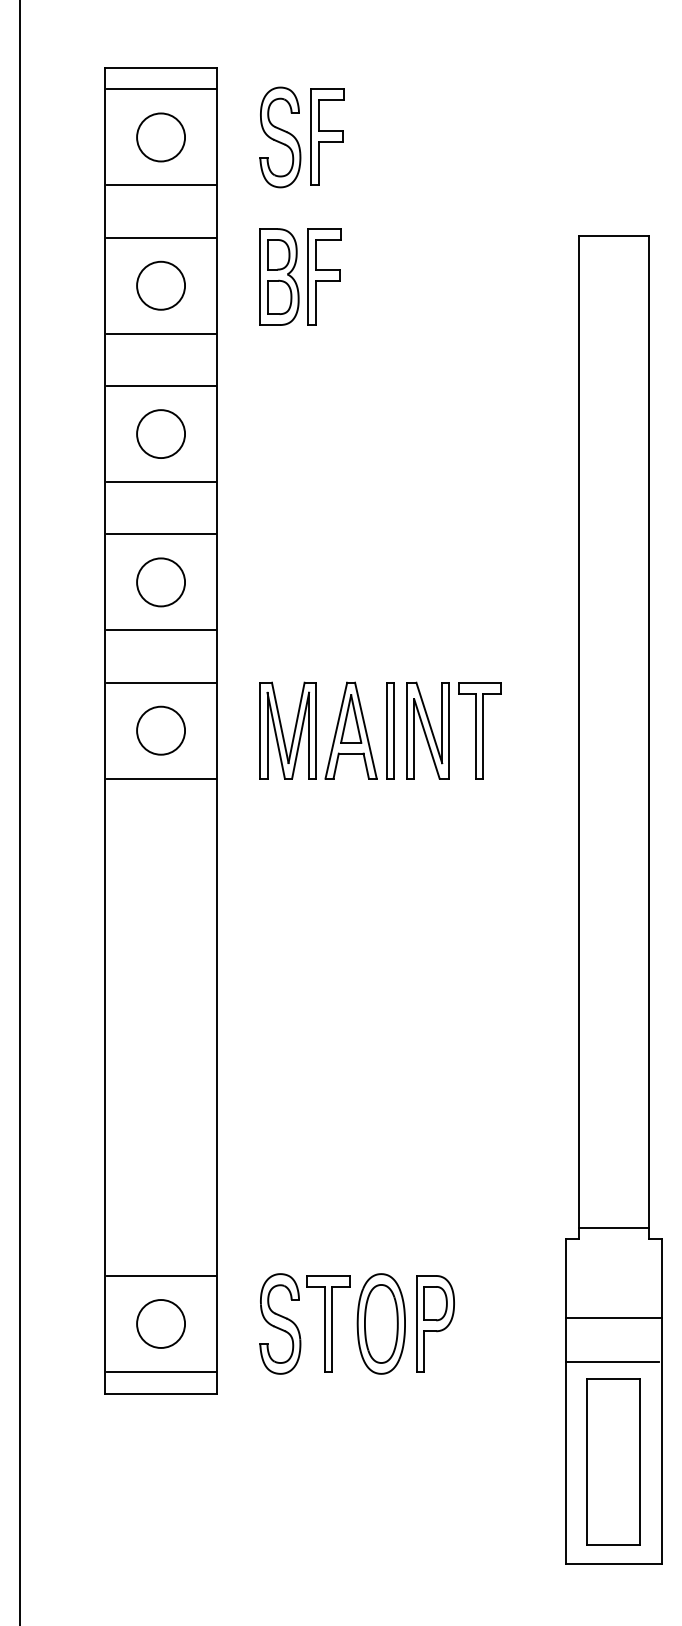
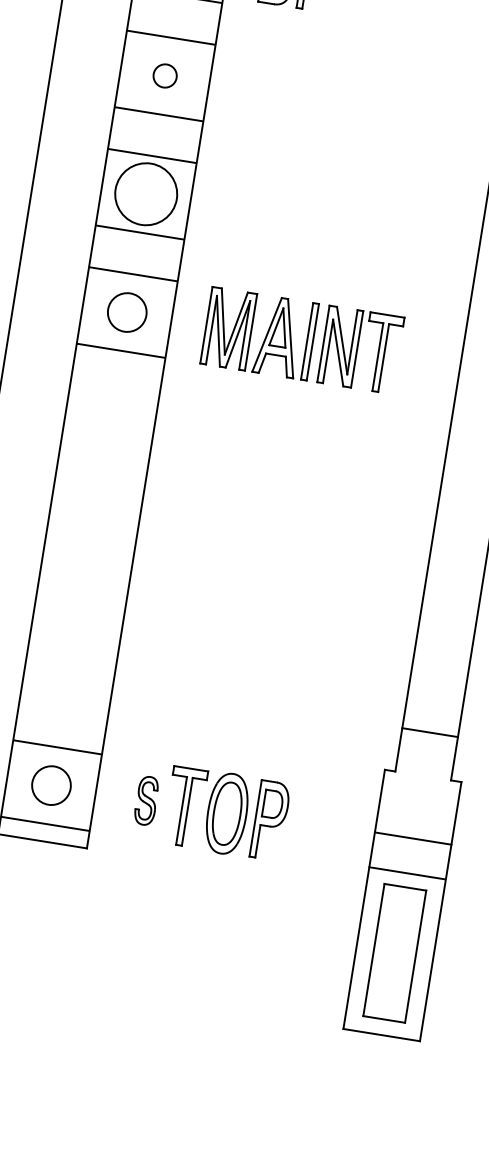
circle: (161, 434) -> (165, 76), size x0.6
circle: (161, 582) -> (146, 194), size x1.6
line: (613, 1228) -> (429, 732), moved
part: (280, 1323) -> (146, 800), size x0.6

